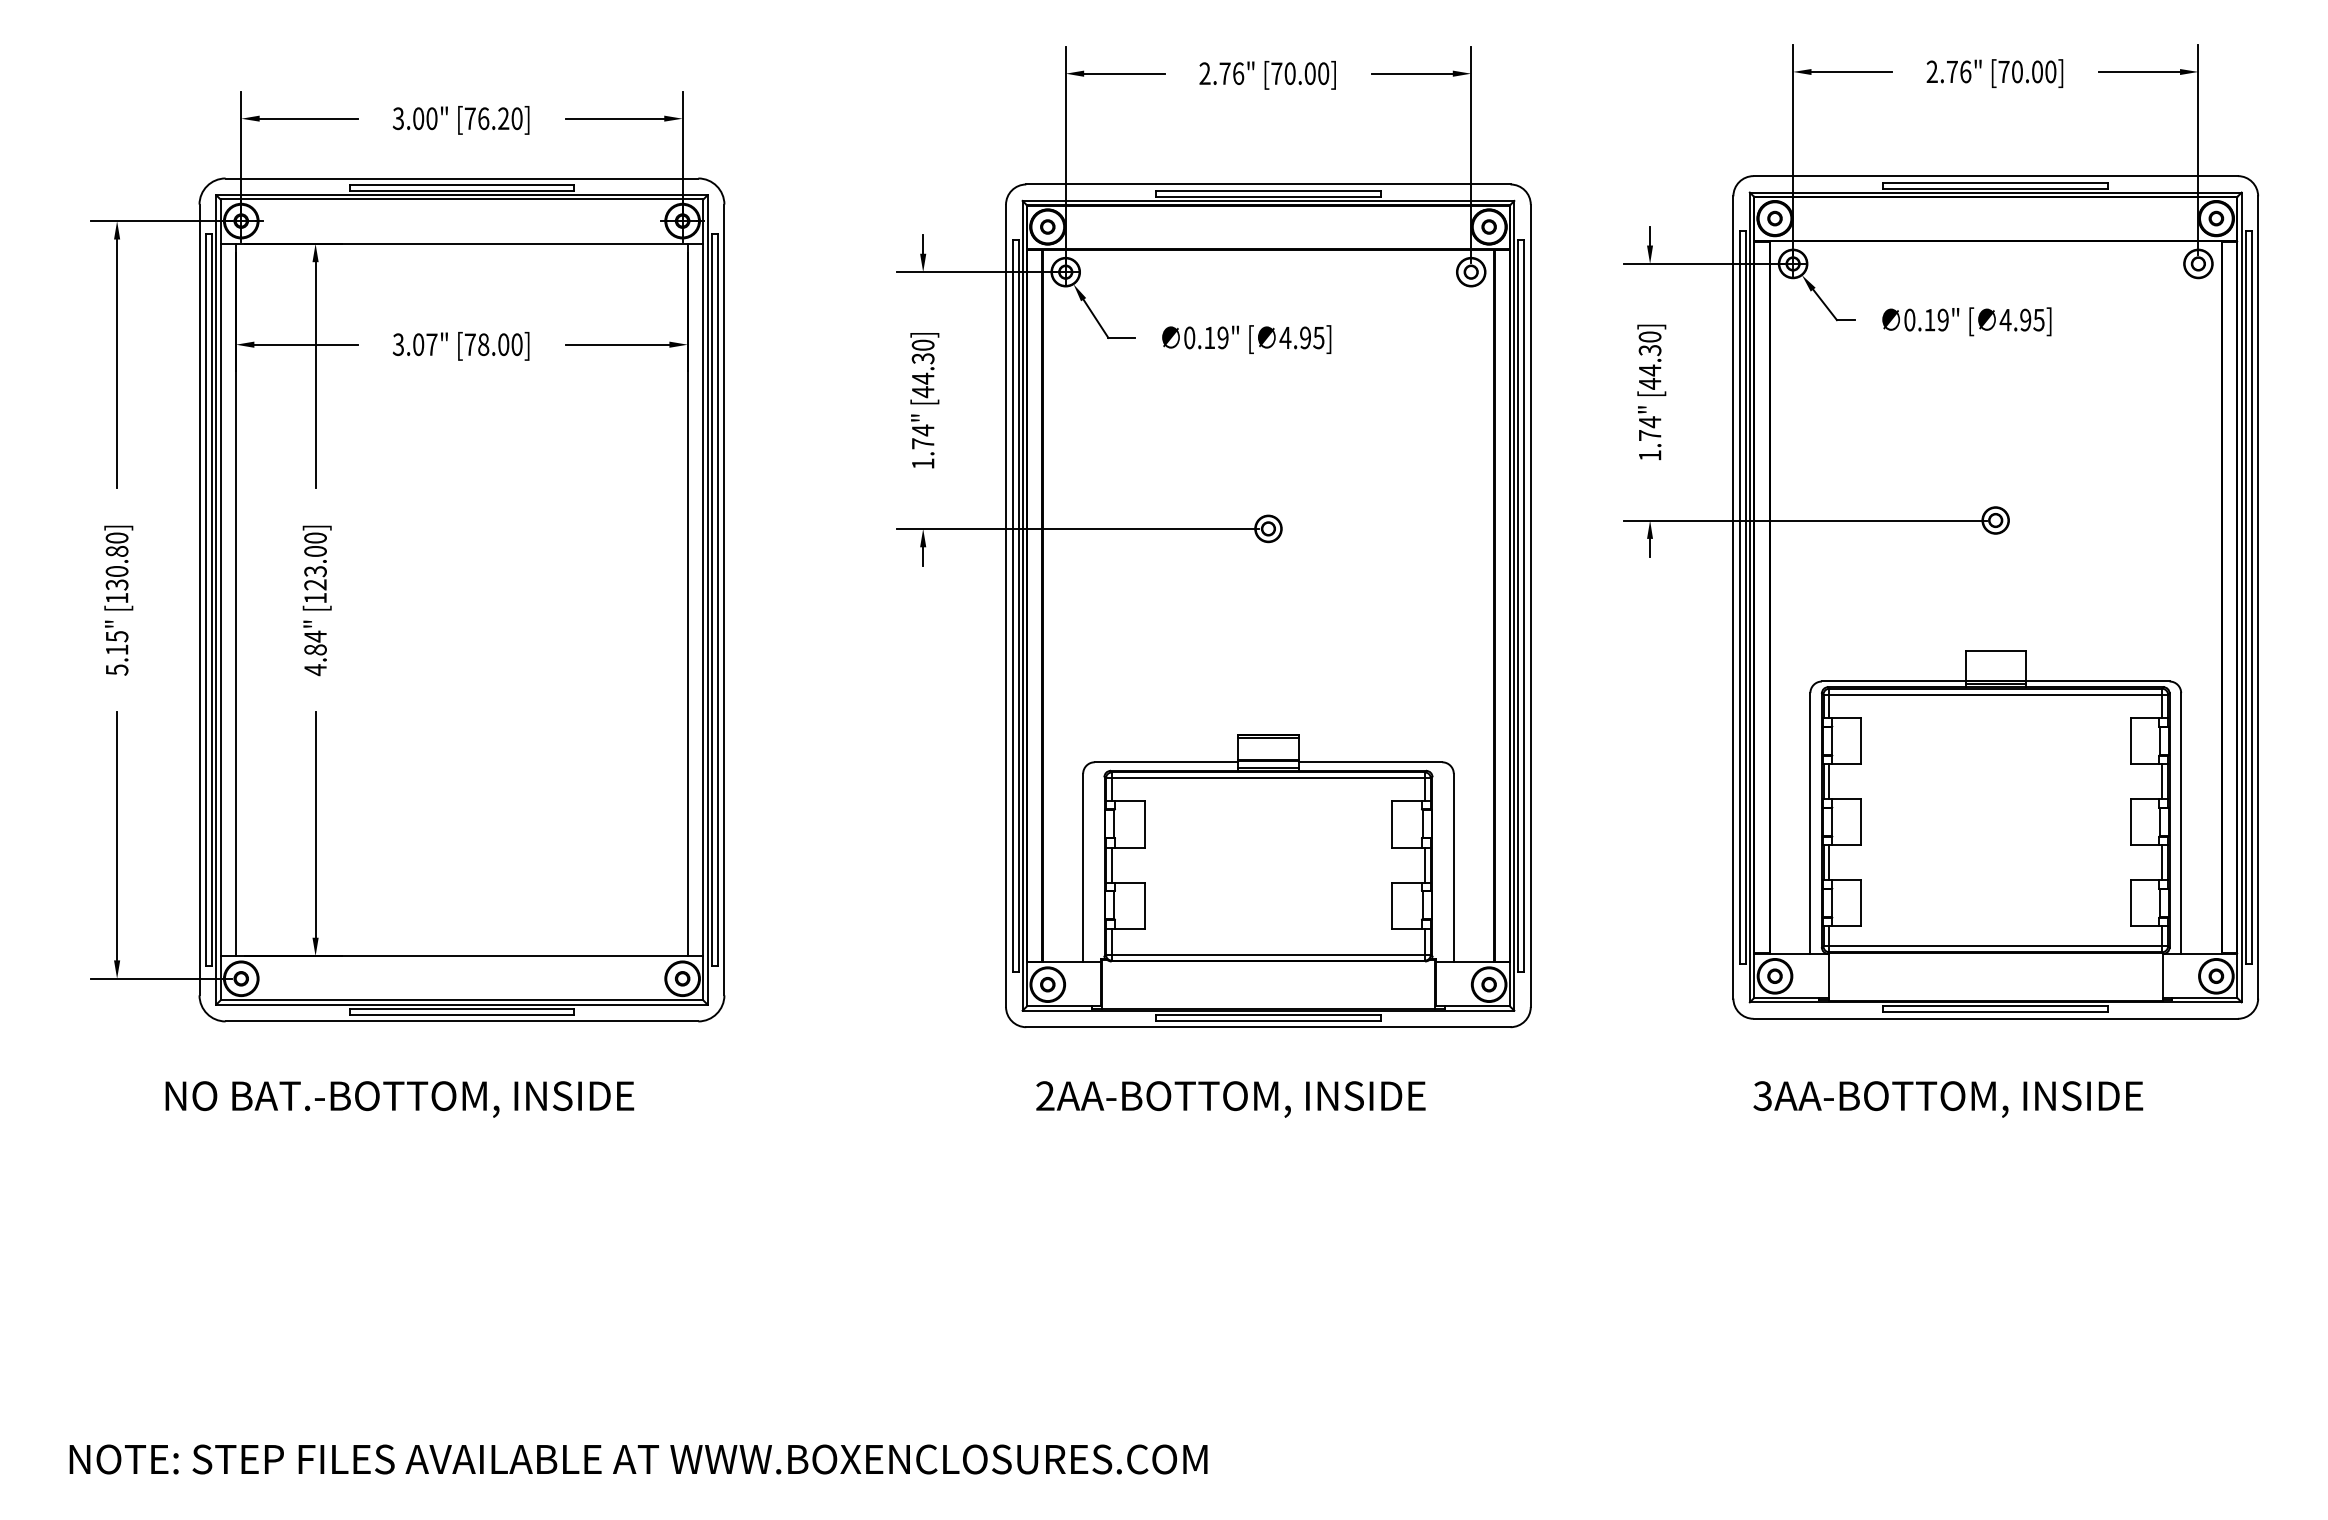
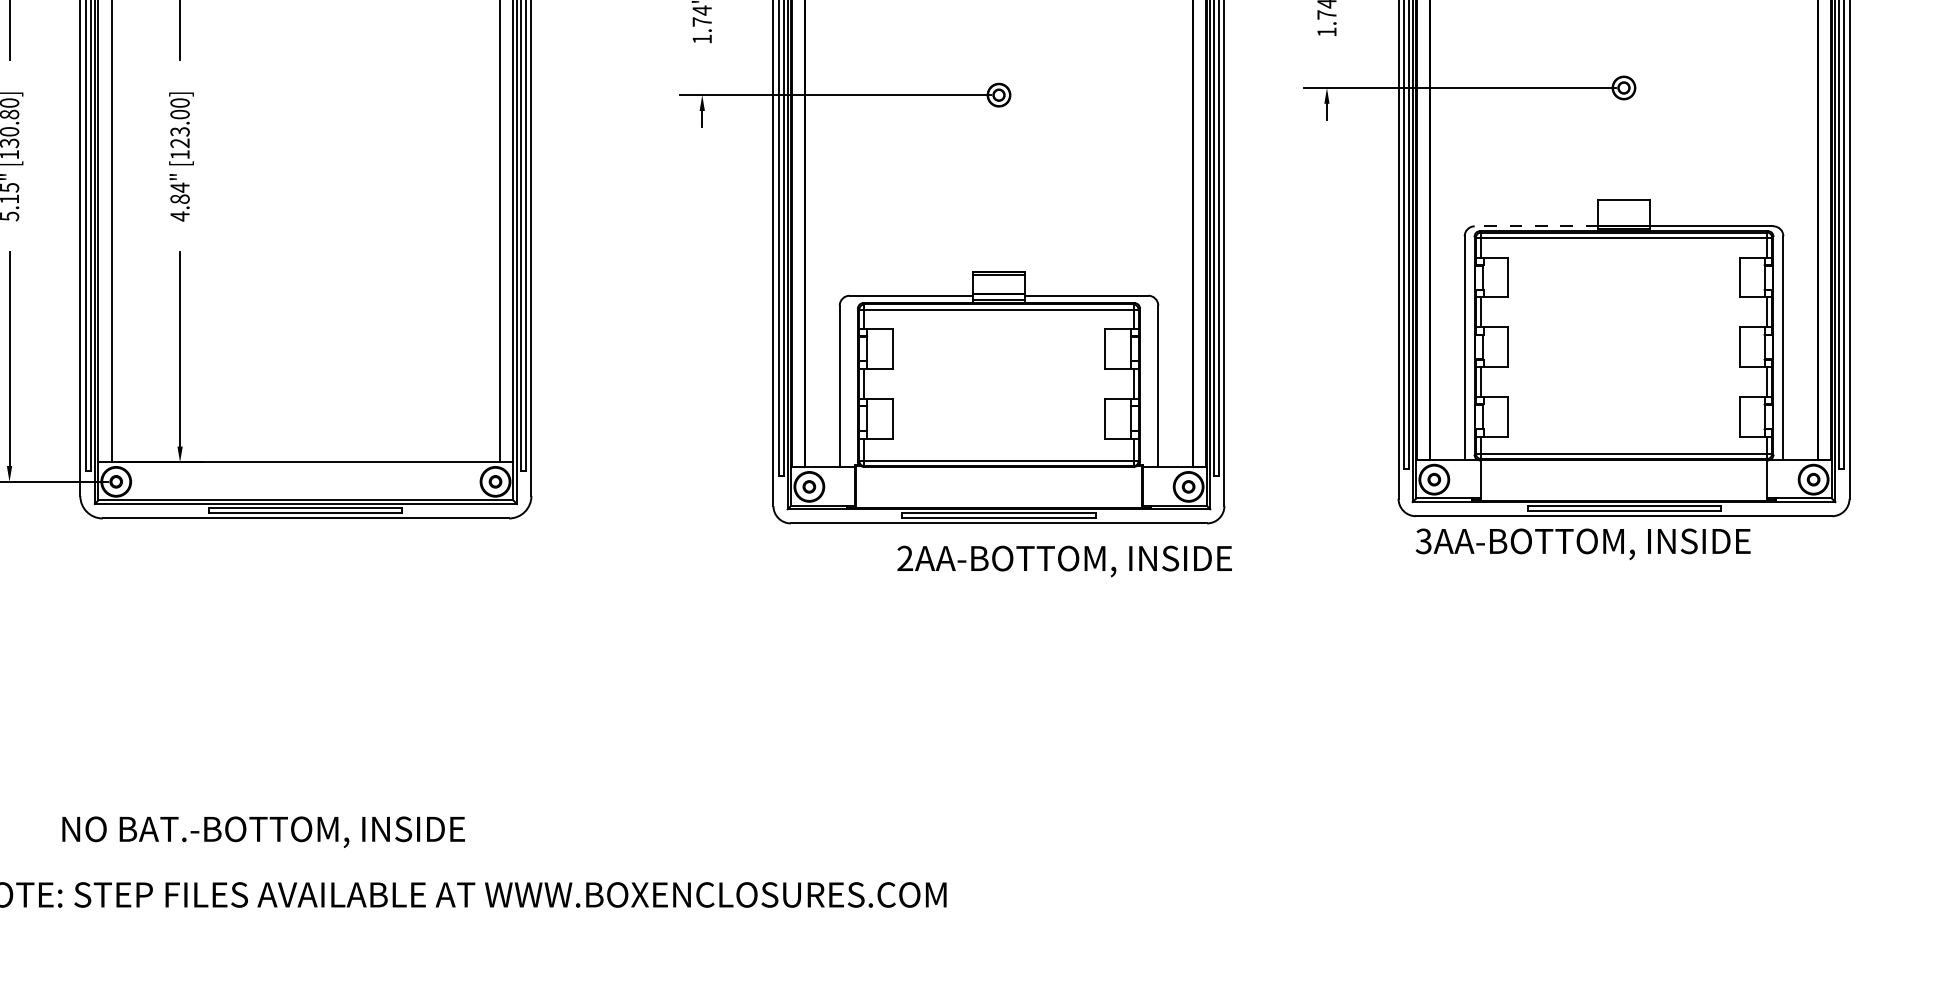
line: (1893, 681) -> (1536, 226), solid -> dashed
text: (399, 1099) -> (263, 832), moved
text: (1230, 1099) -> (1064, 561), moved
text: (1948, 1099) -> (1583, 544), moved

